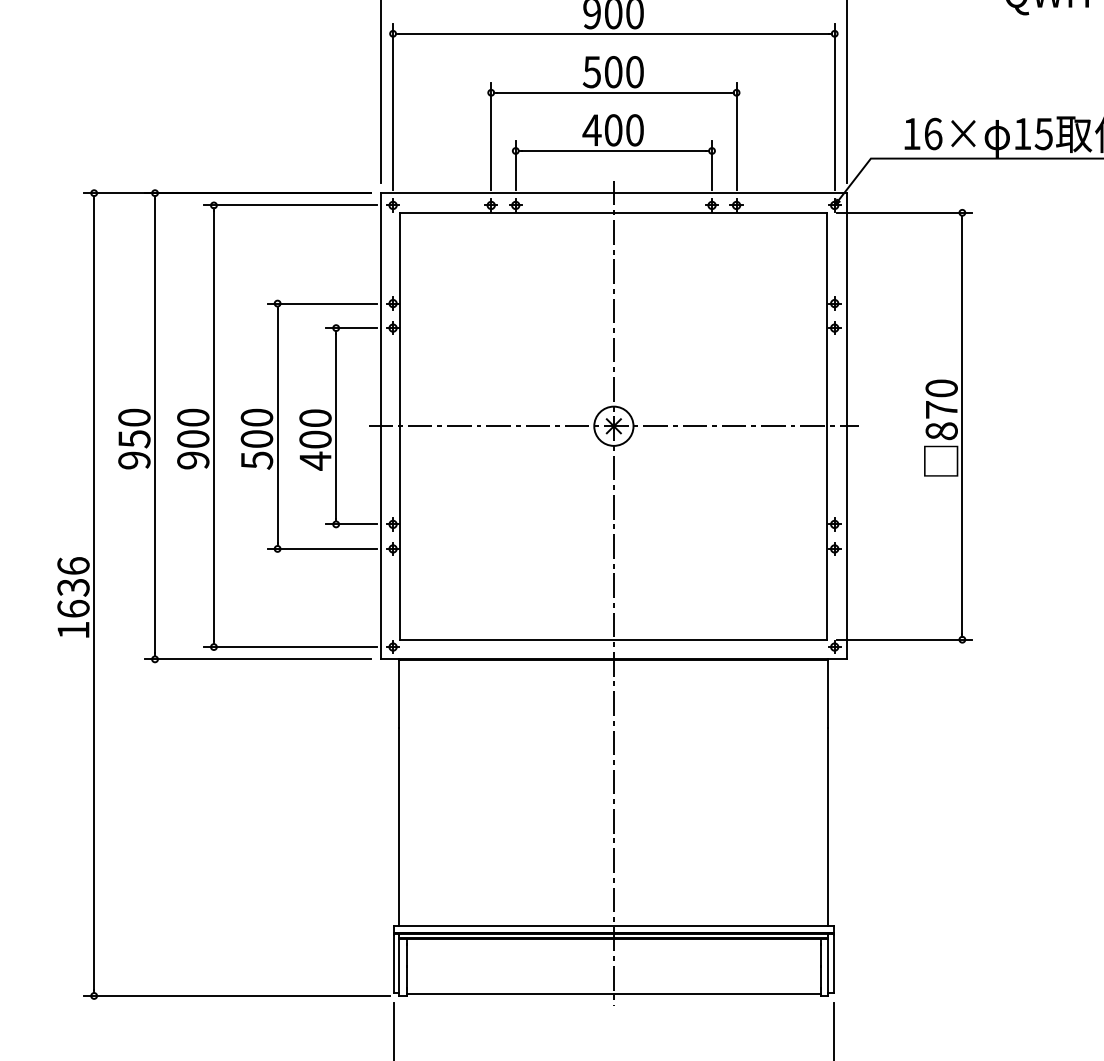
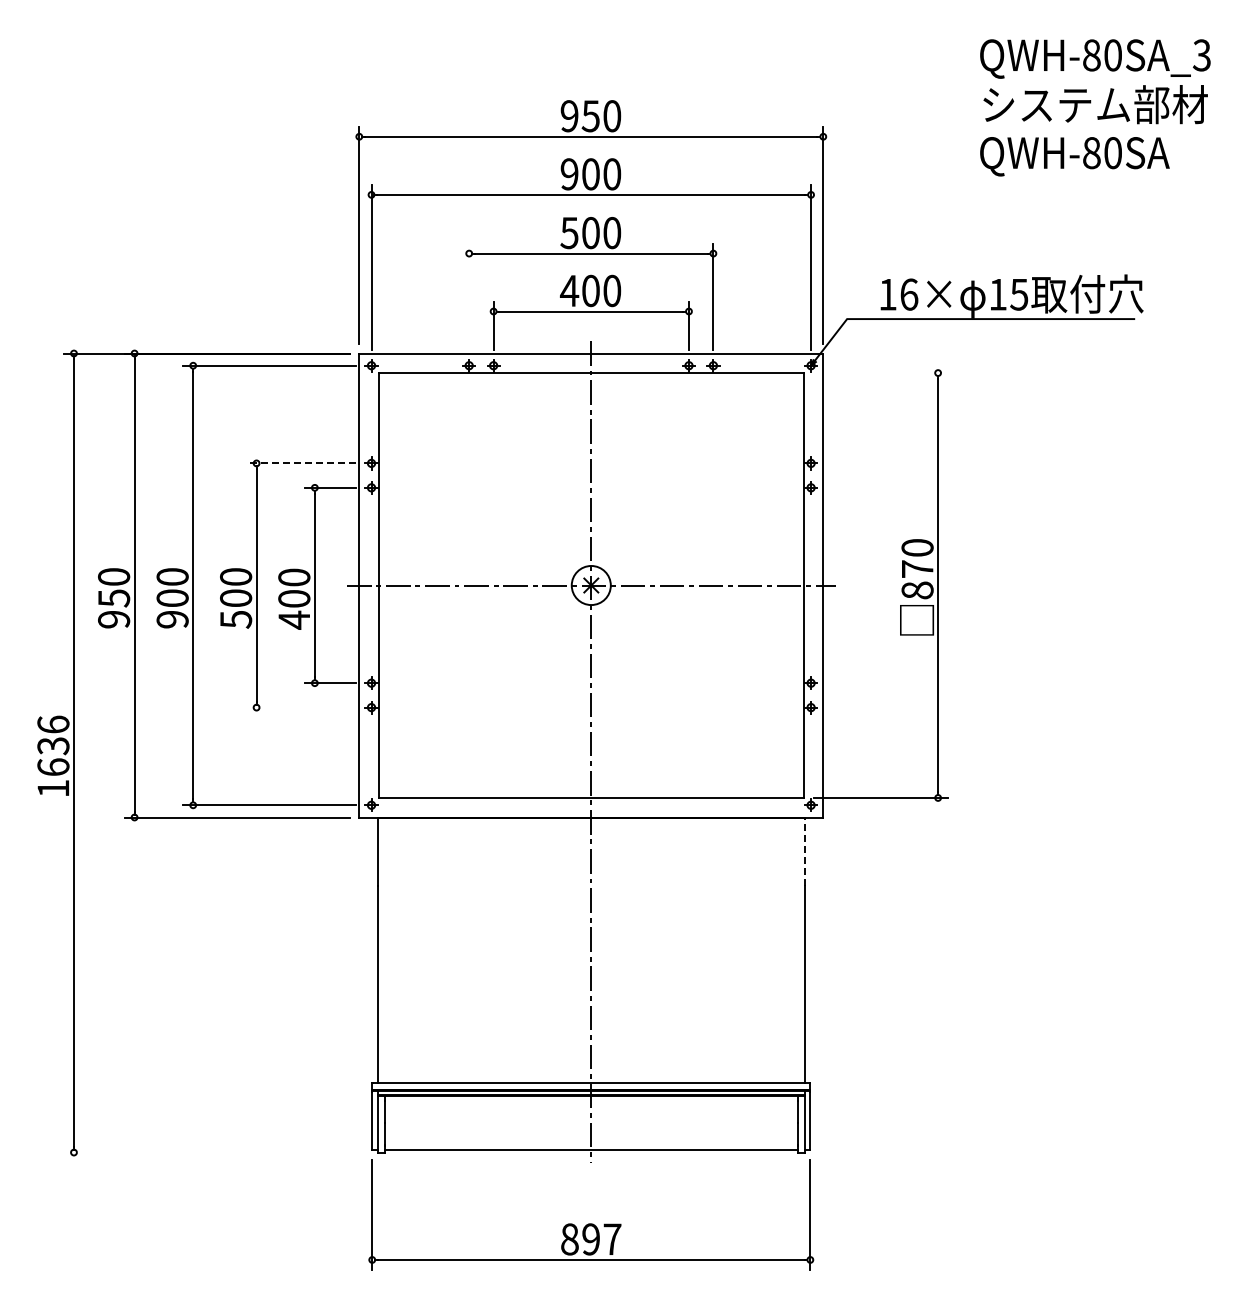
line: (491, 135) -> (469, 296), removed
line: (904, 213) -> (880, 373), removed
line: (321, 303) -> (300, 463), solid -> dashed
line: (321, 548) -> (300, 707), removed
line: (828, 693) -> (804, 851), solid -> dashed
line: (236, 995) -> (215, 1152), removed

